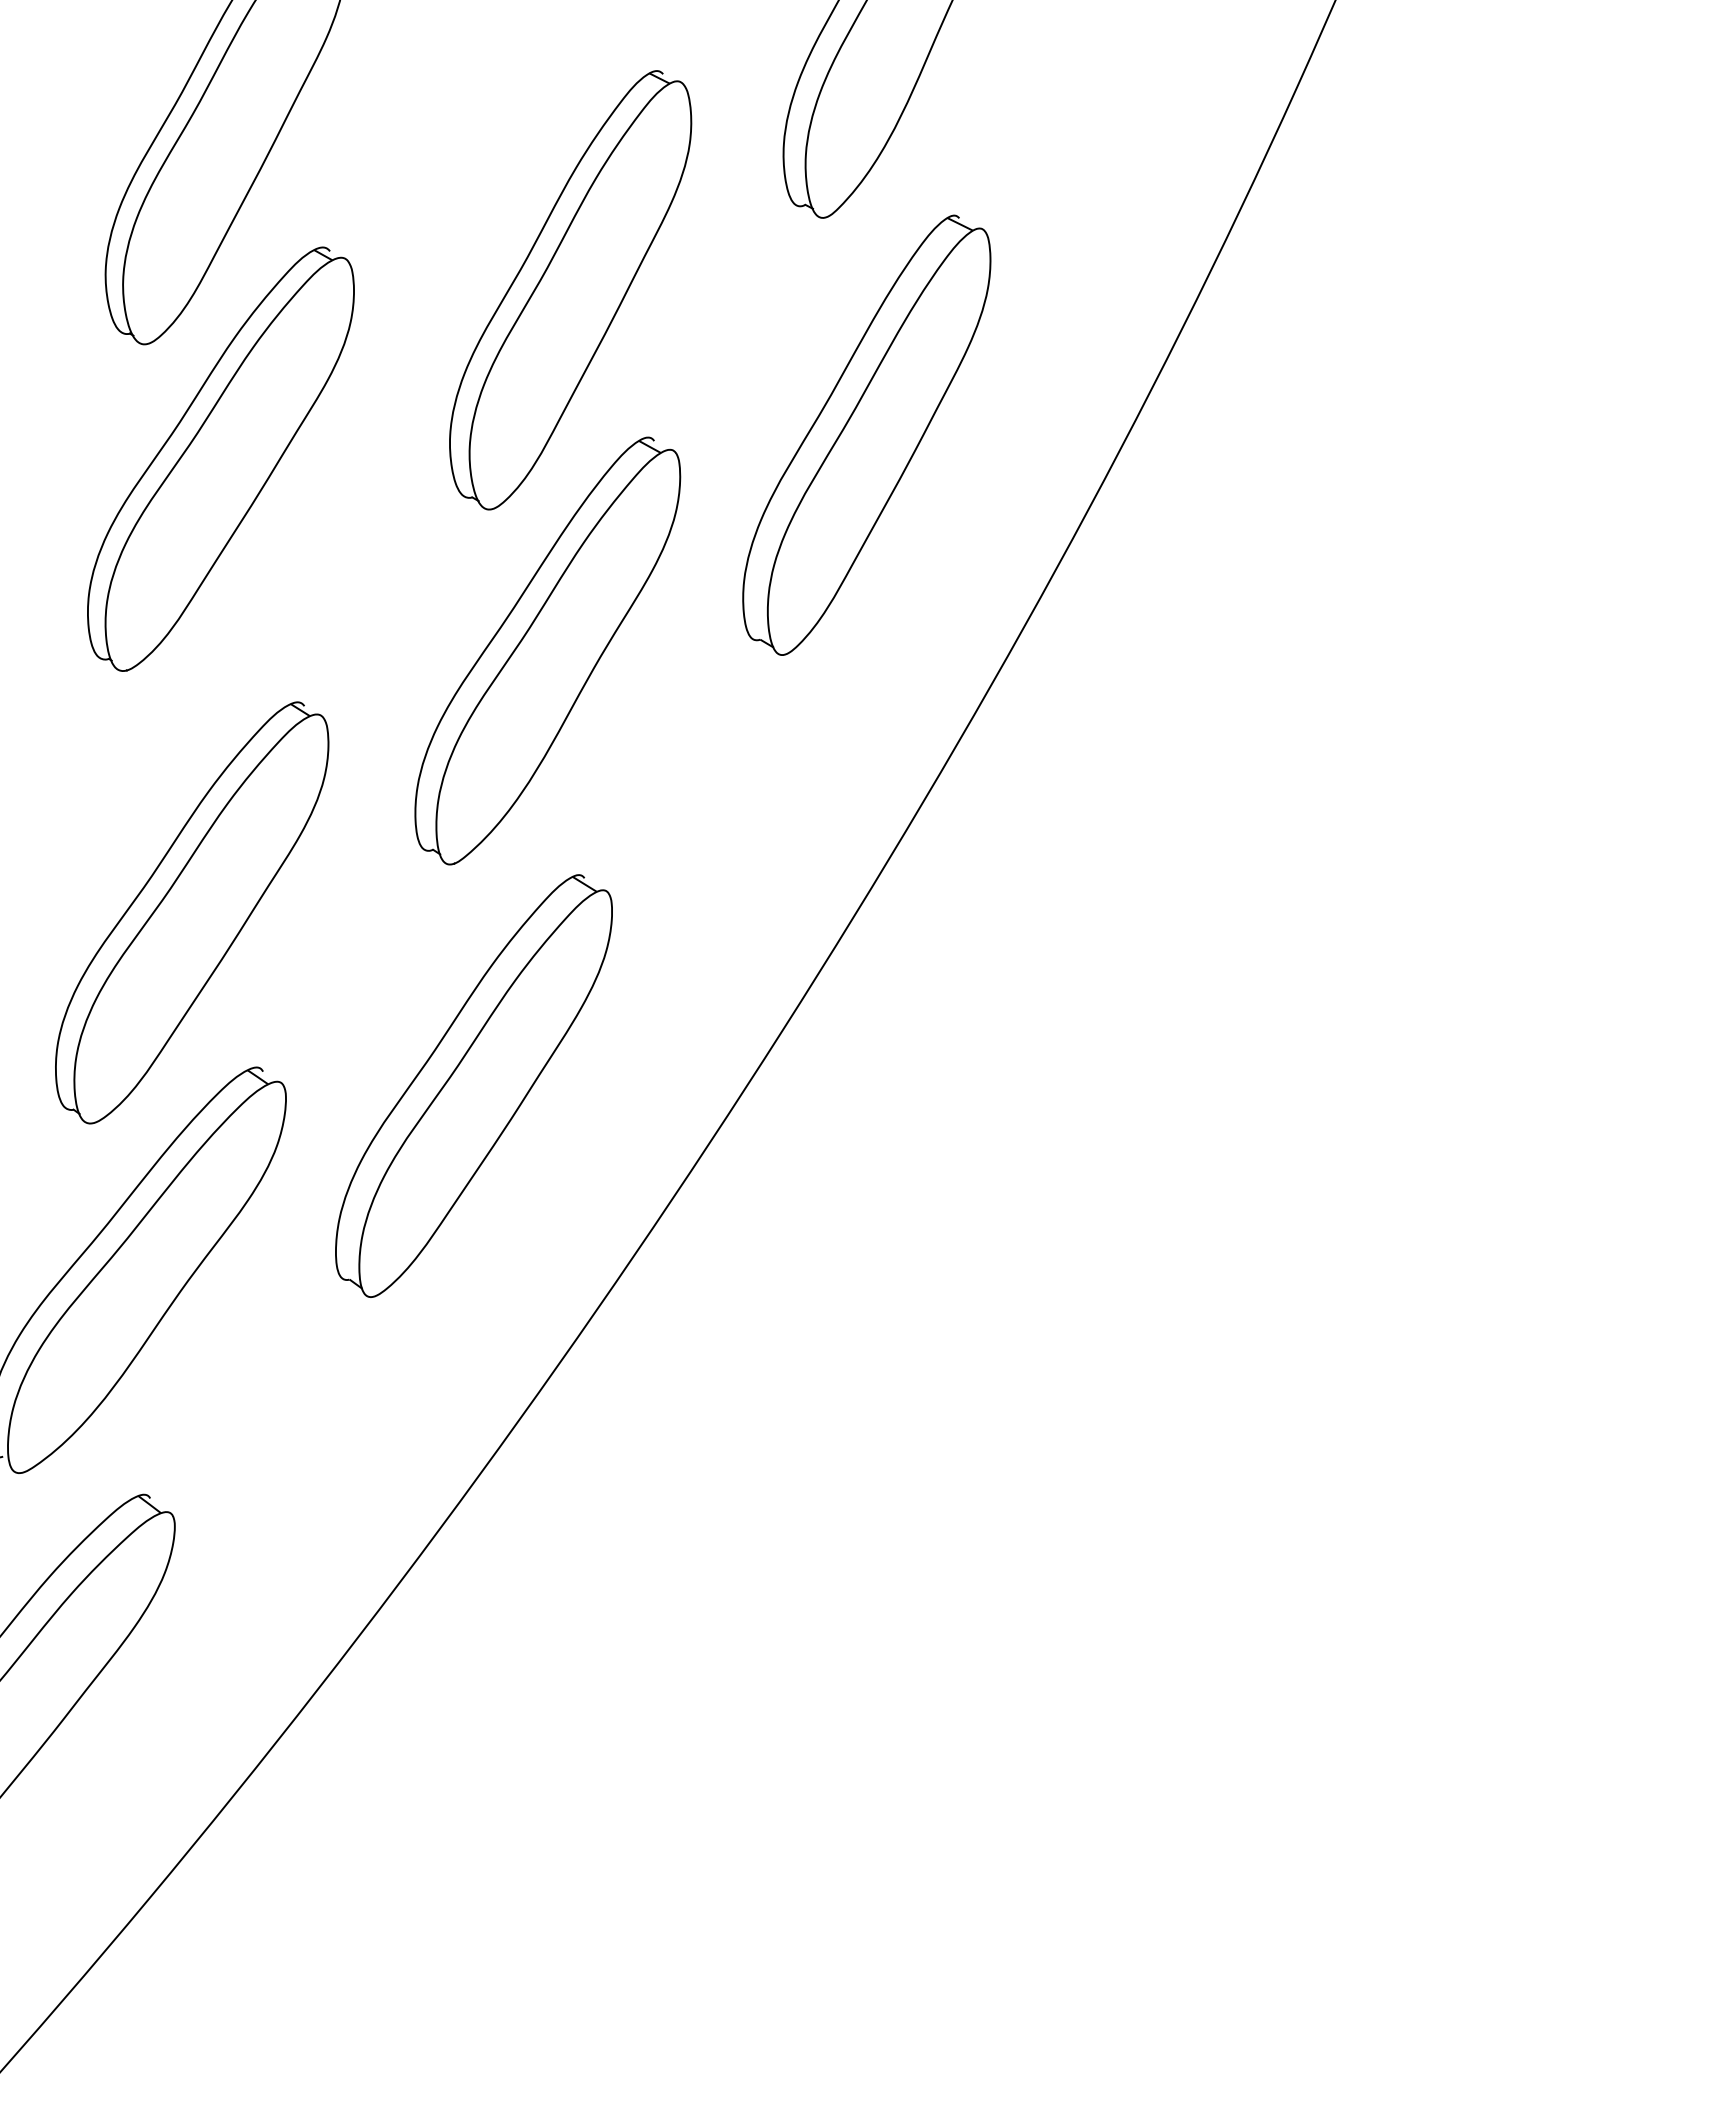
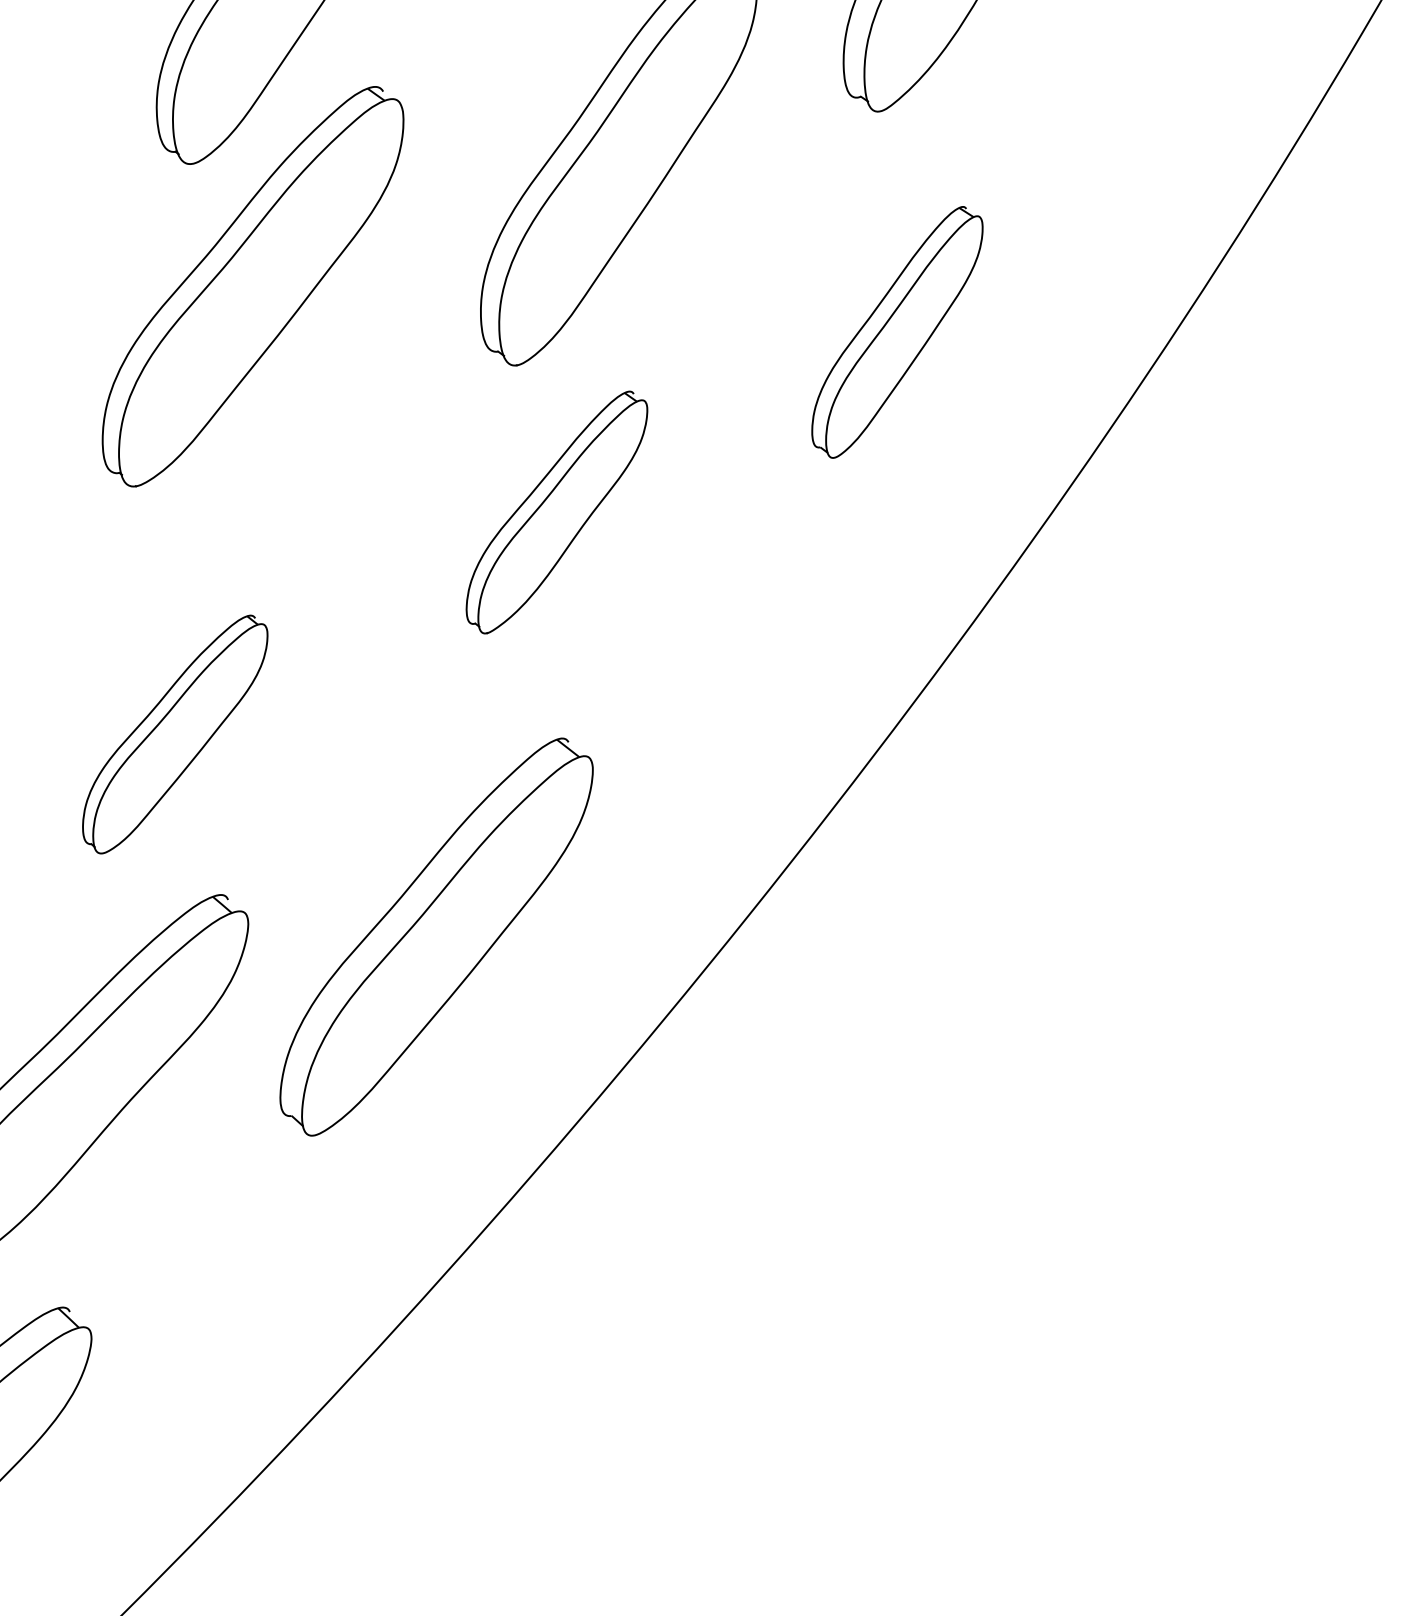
part: (866, 434) -> (896, 331), size x0.6
part: (547, 650) -> (556, 511), size x0.6
part: (192, 912) -> (175, 734), size x0.6

